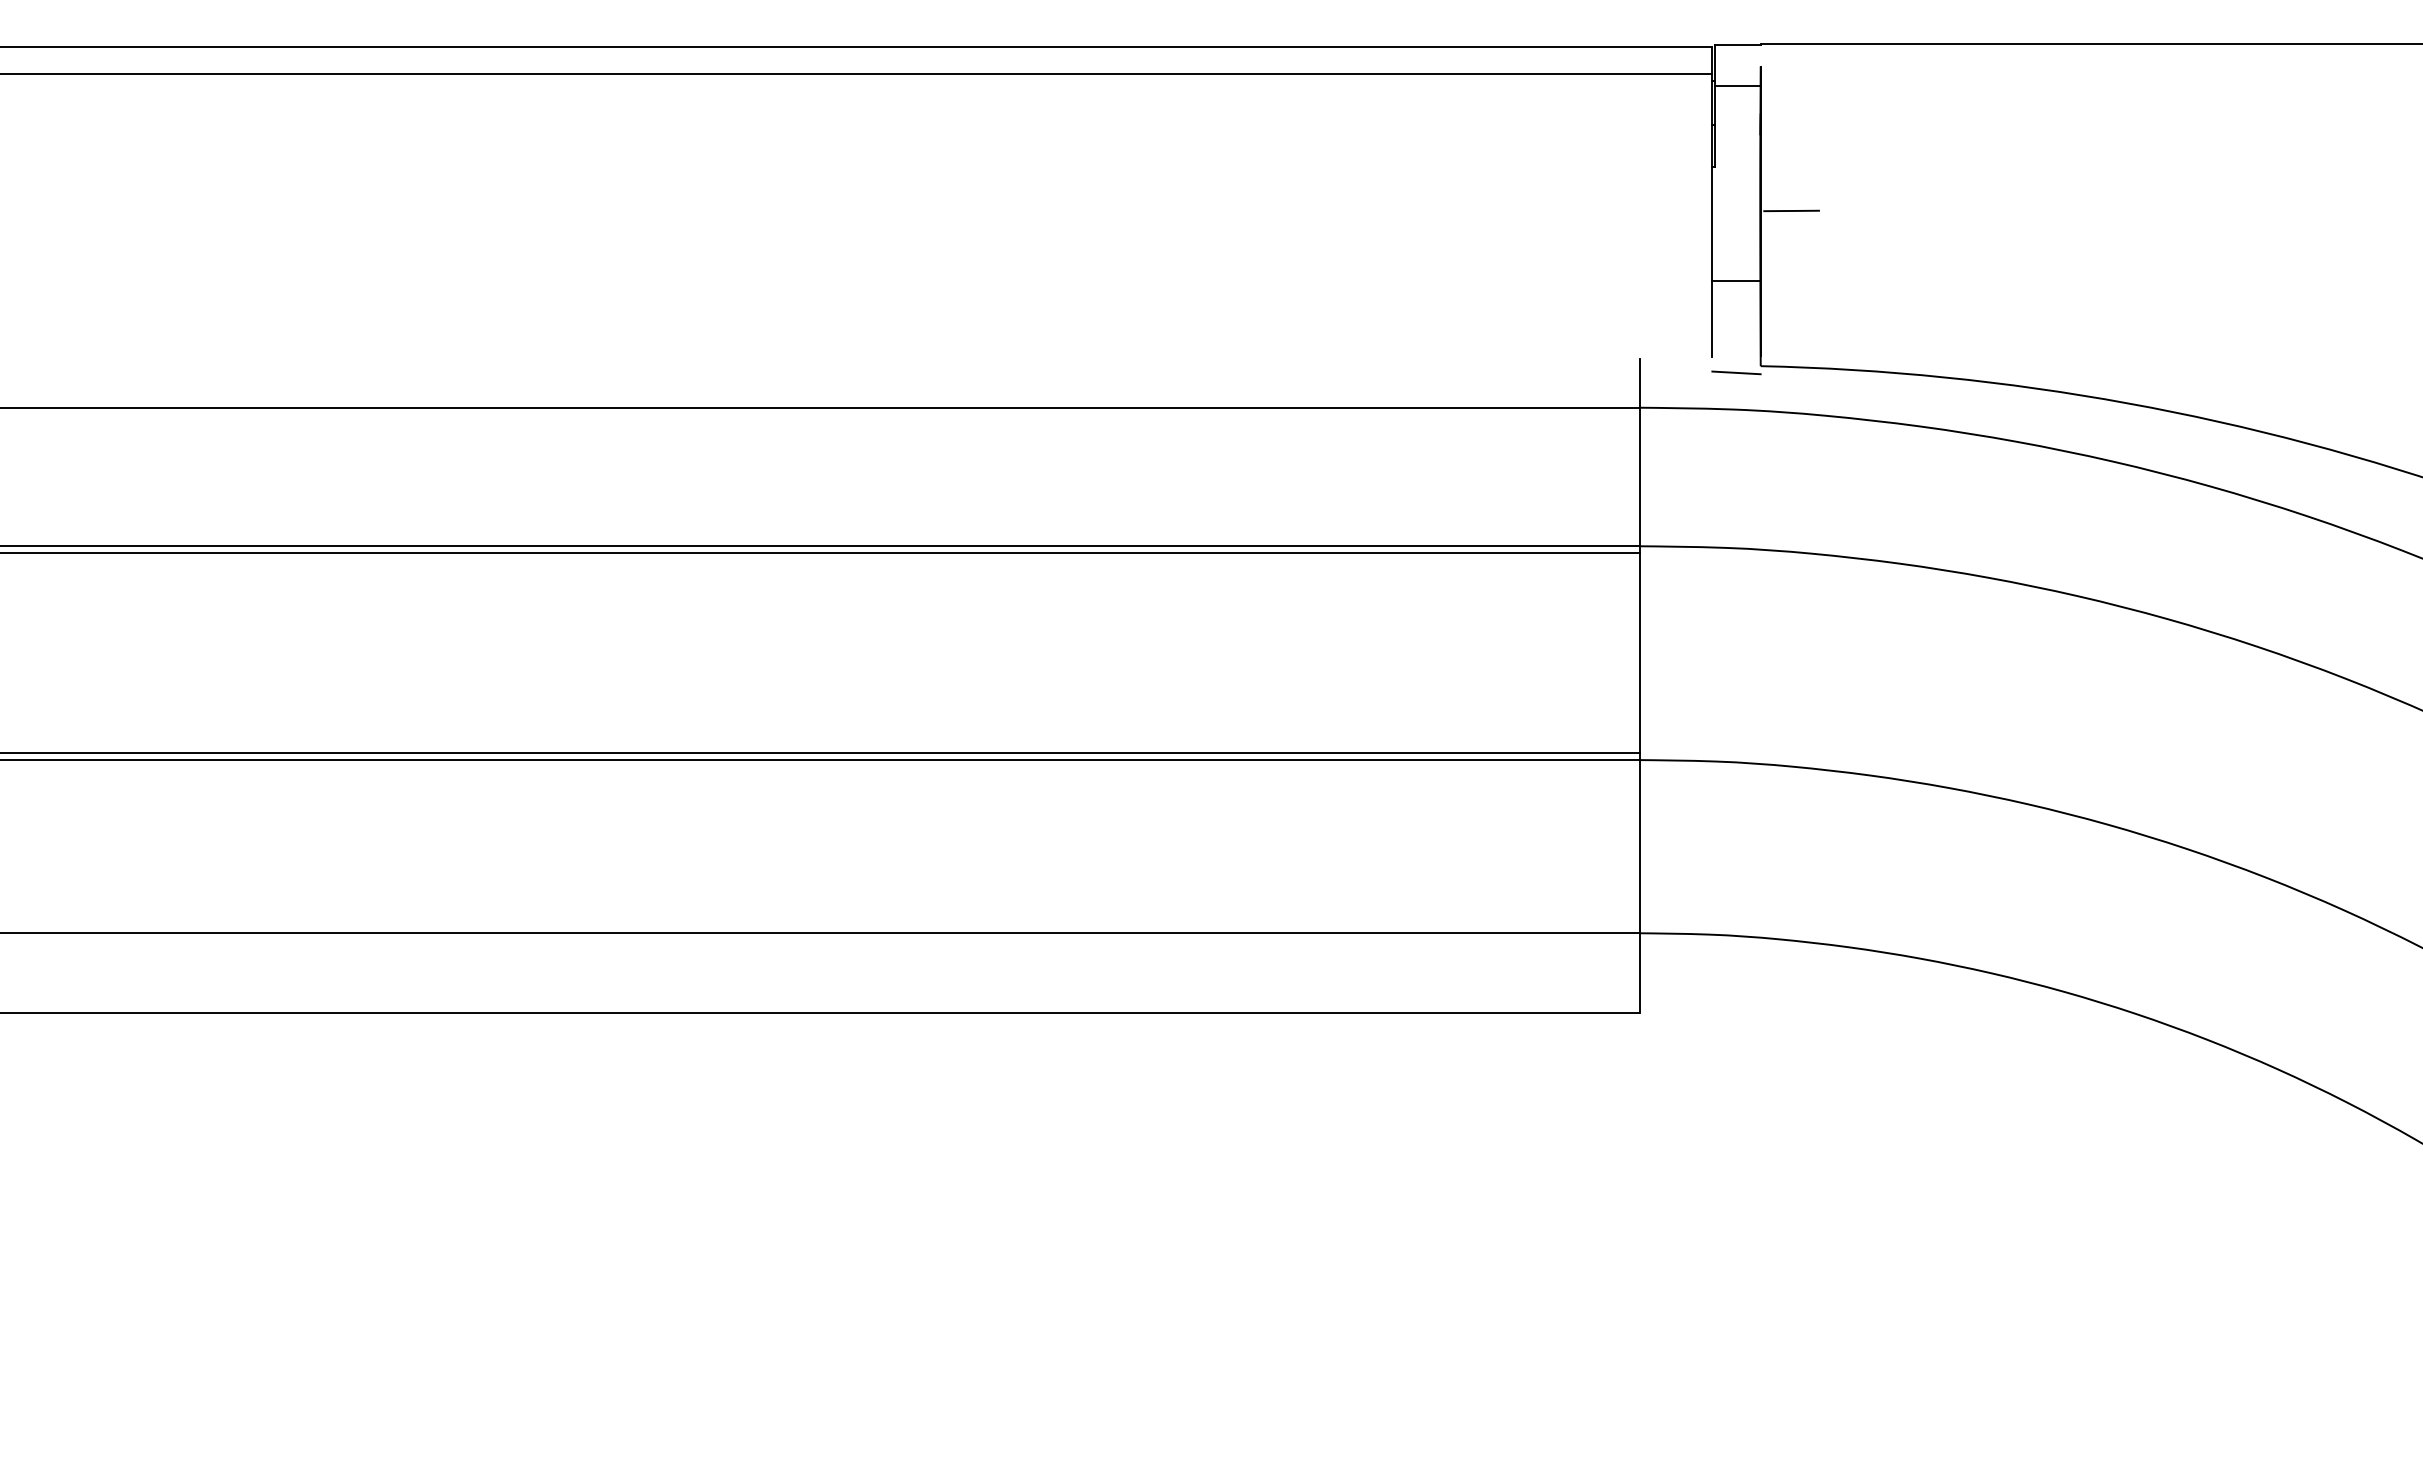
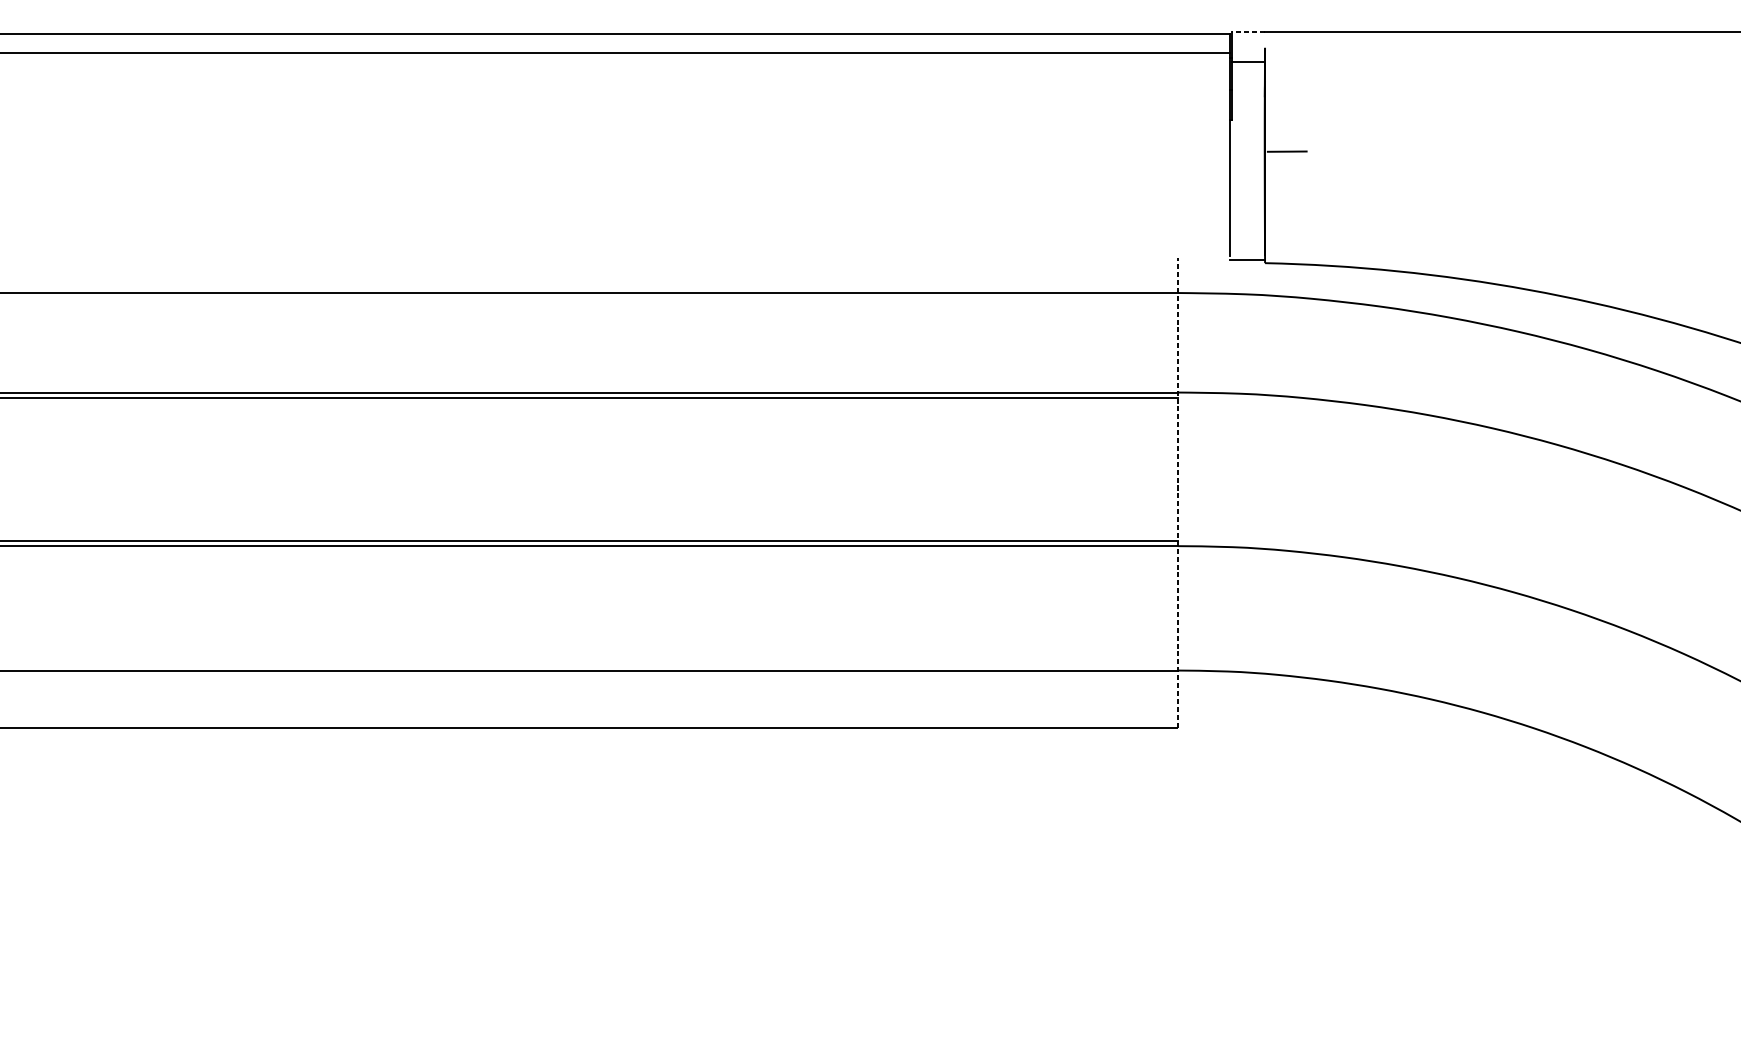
line: (1737, 44) -> (1248, 32), solid -> dashed
line: (1736, 281) -> (1247, 259), moved
line: (1736, 372) -> (1247, 267), removed
line: (1640, 685) -> (1178, 492), solid -> dashed

